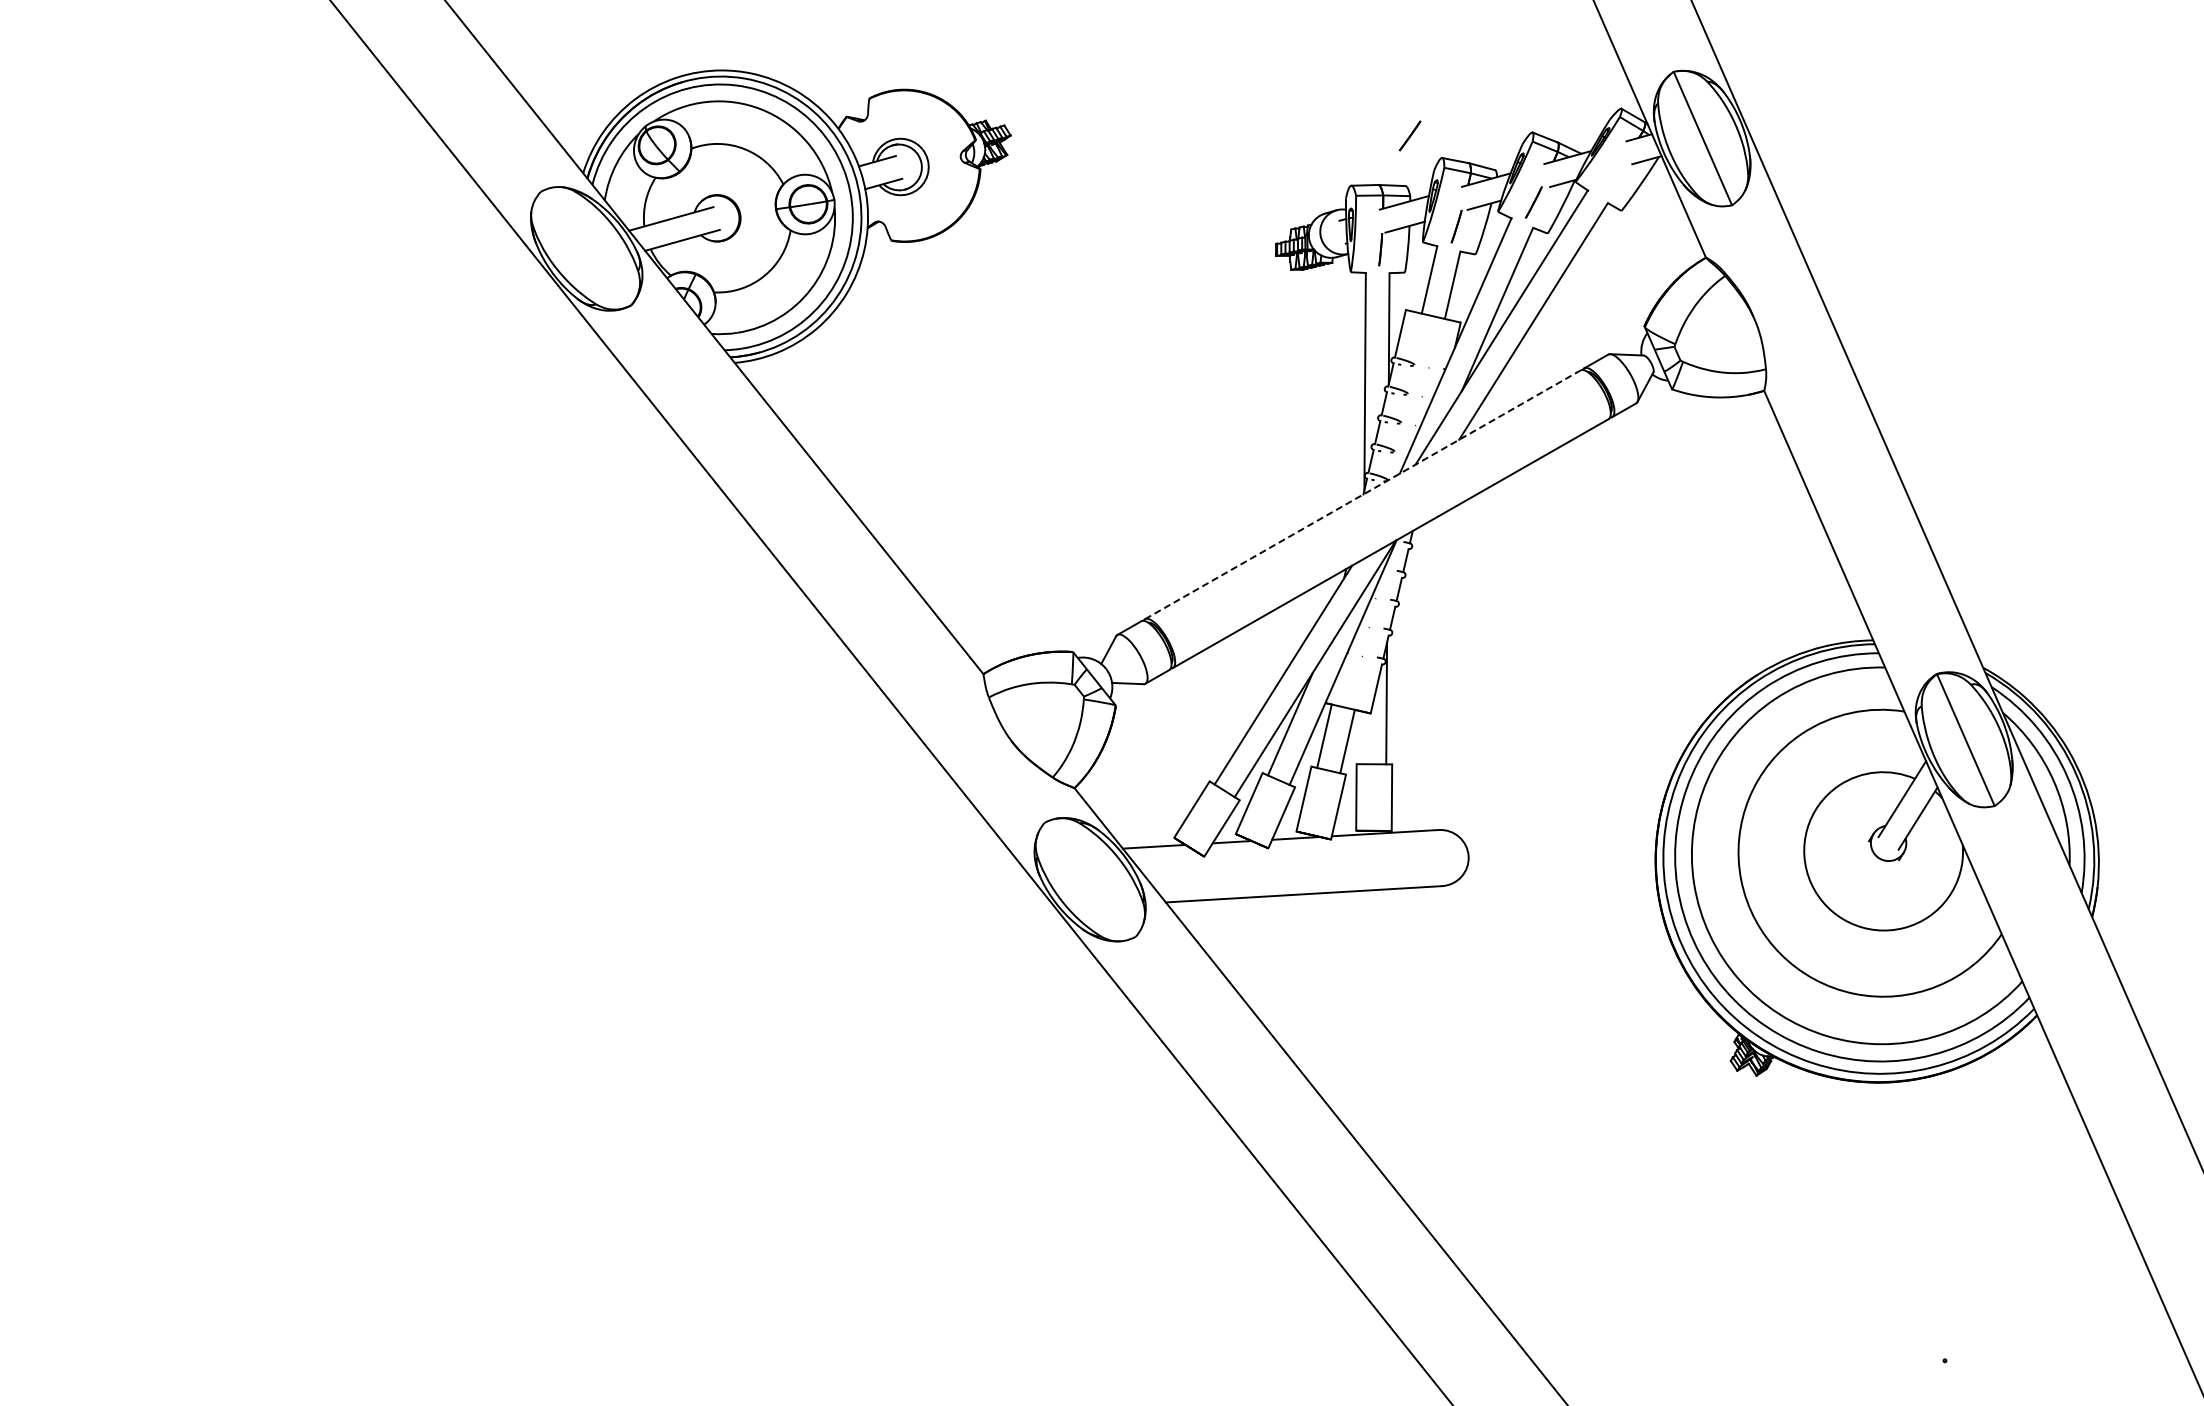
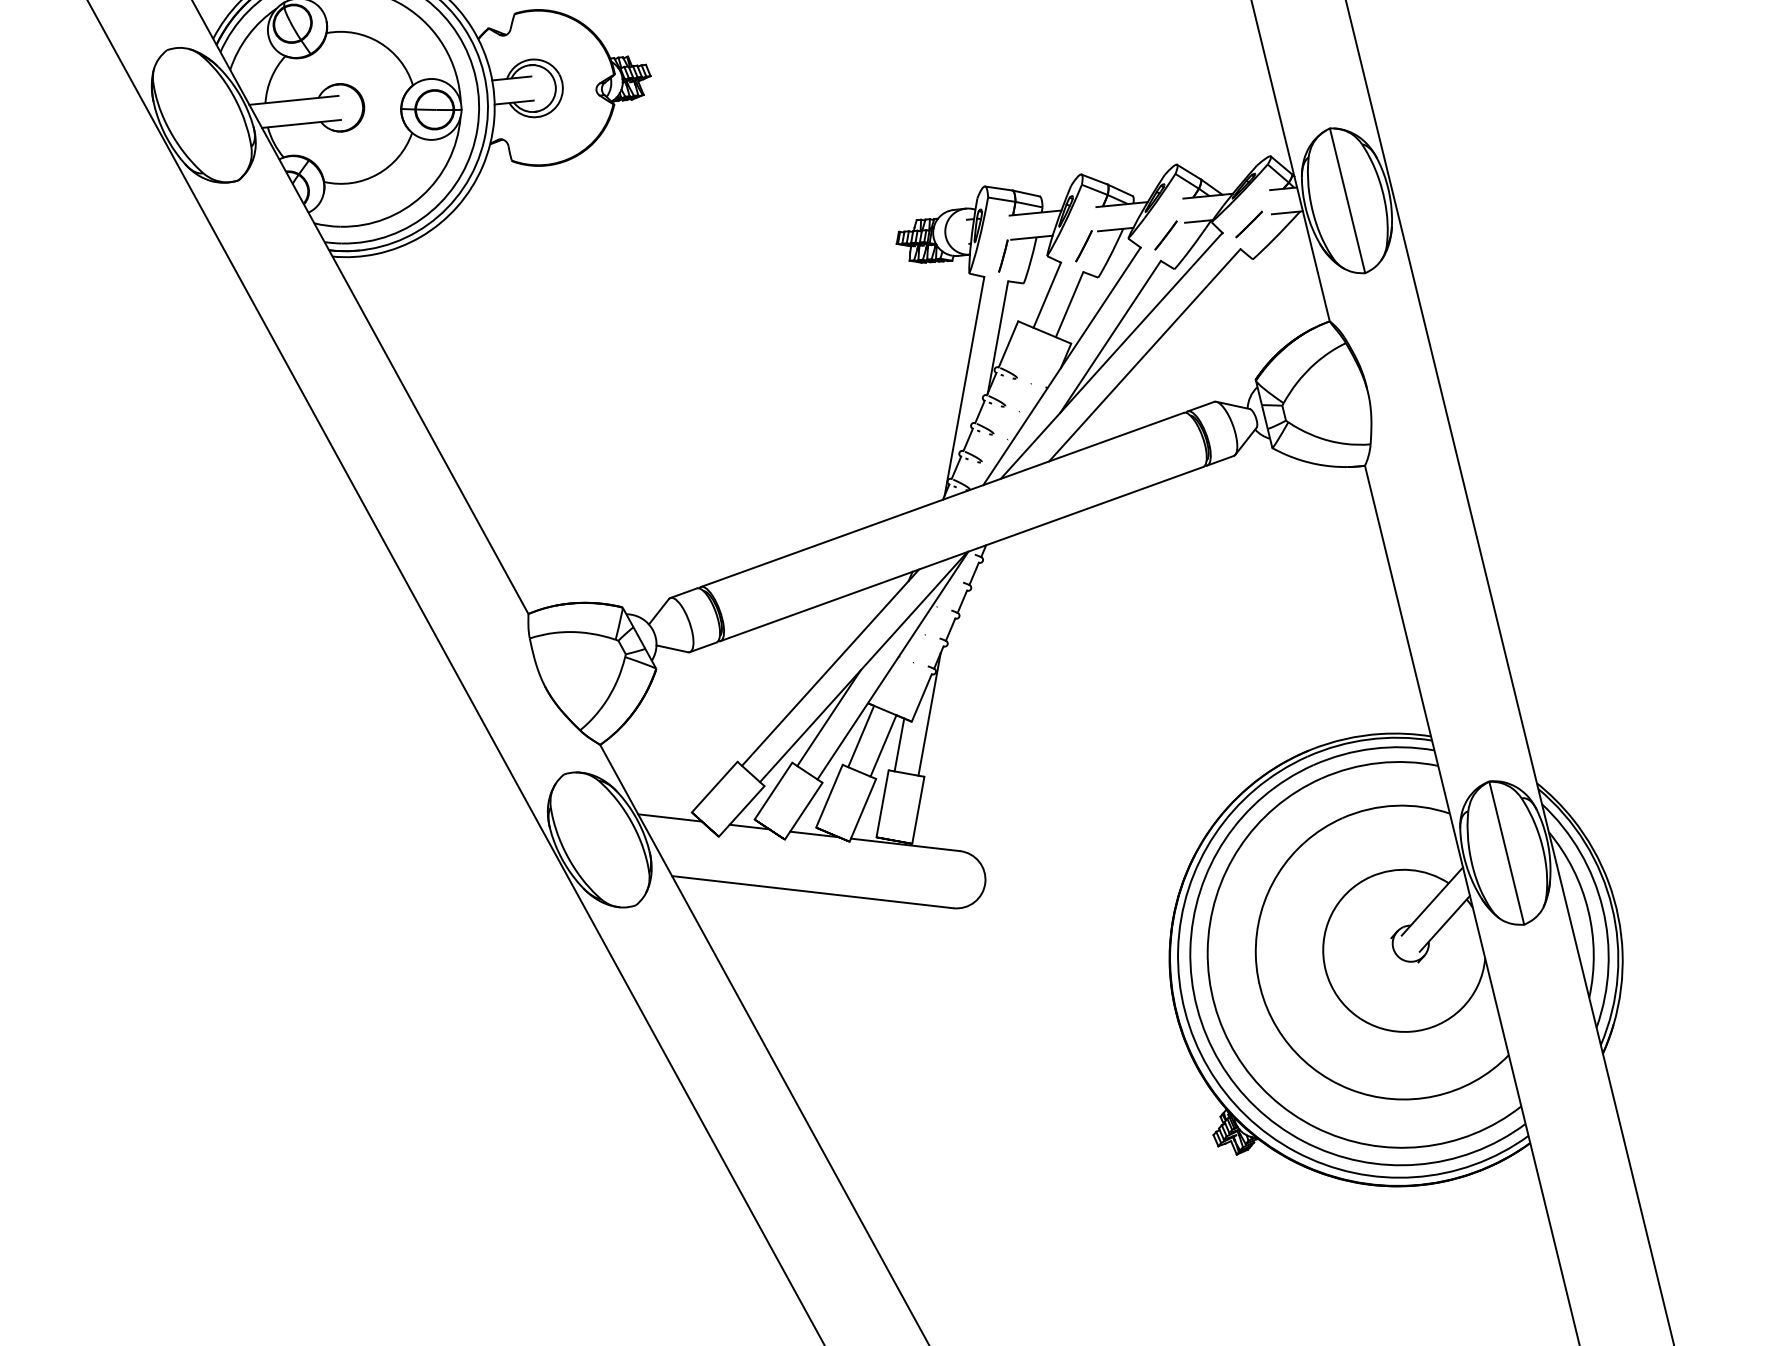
line: (1409, 135) -> (1248, 223), moved
line: (1362, 494) -> (941, 499), dashed -> solid
line: (1362, 737) -> (899, 744), added

